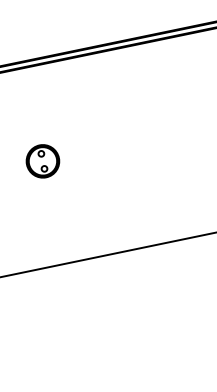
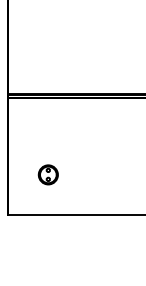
part: (41, 160) -> (47, 174), moved

